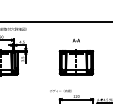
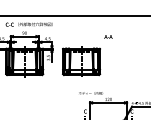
part: (76, 62) -> (81, 61), moved

